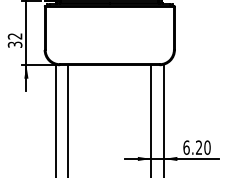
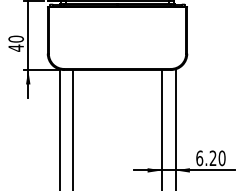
text: (15, 40) -> (16, 43), 32 -> 40

